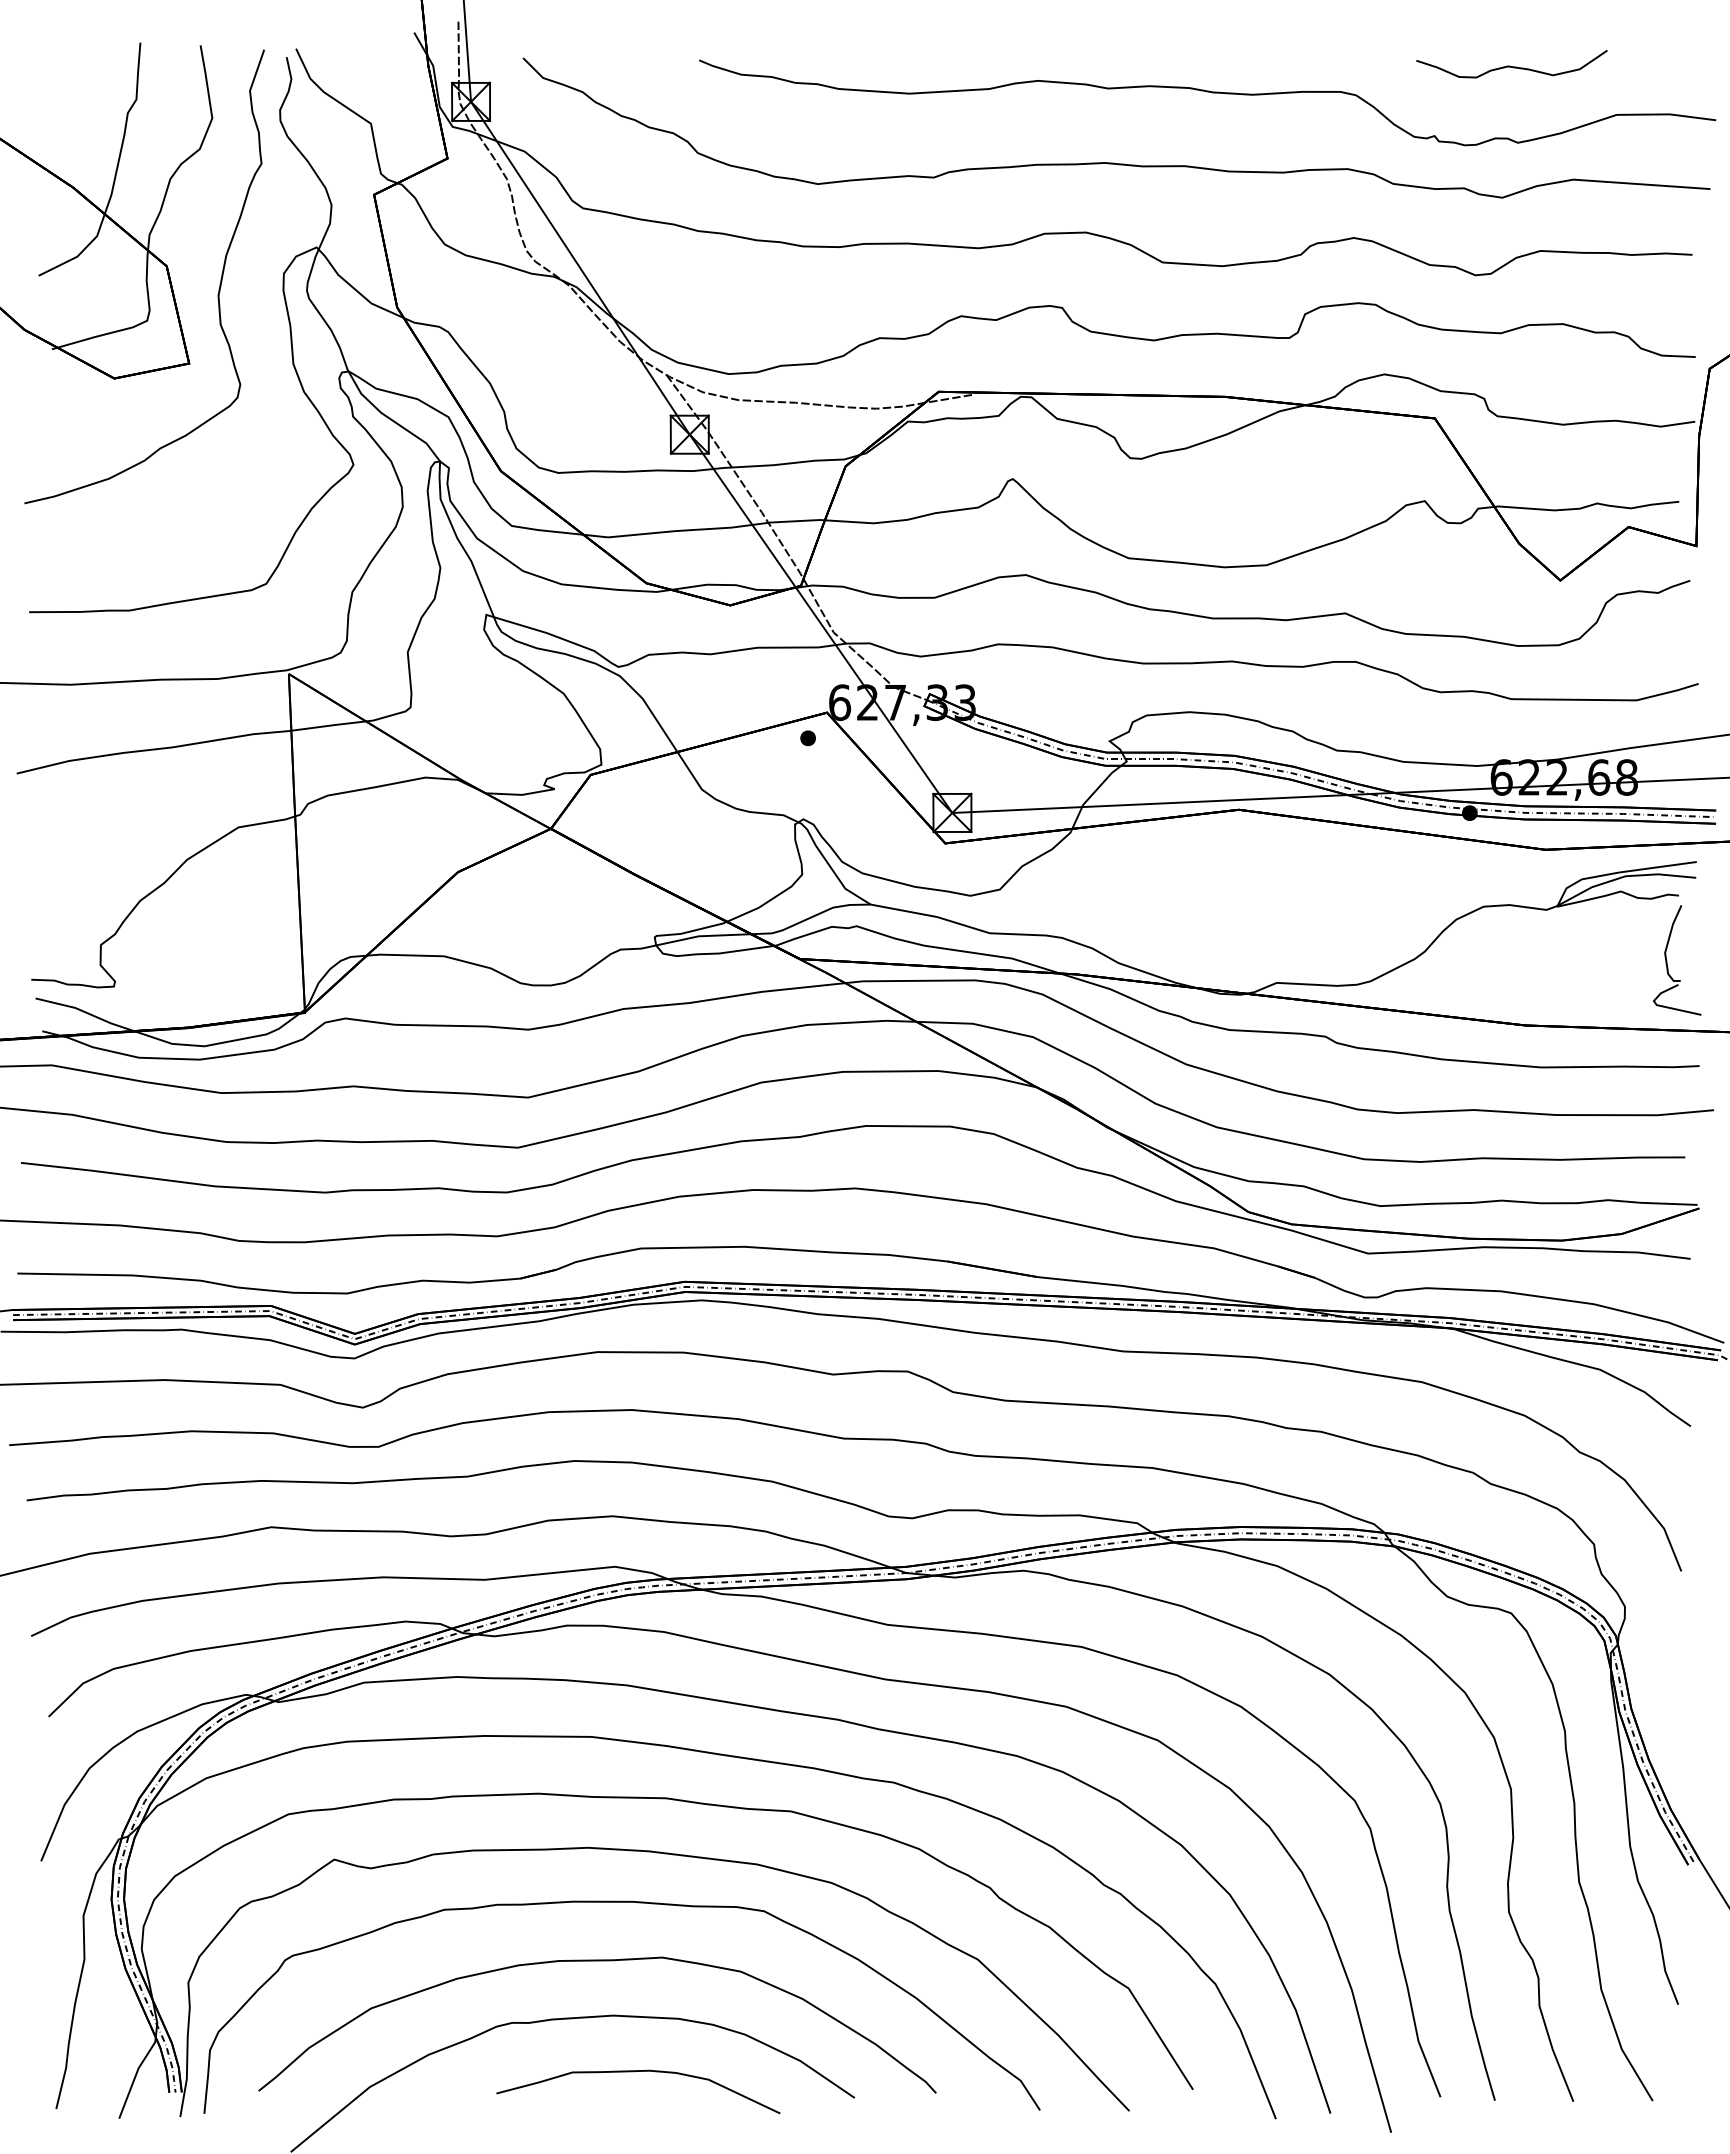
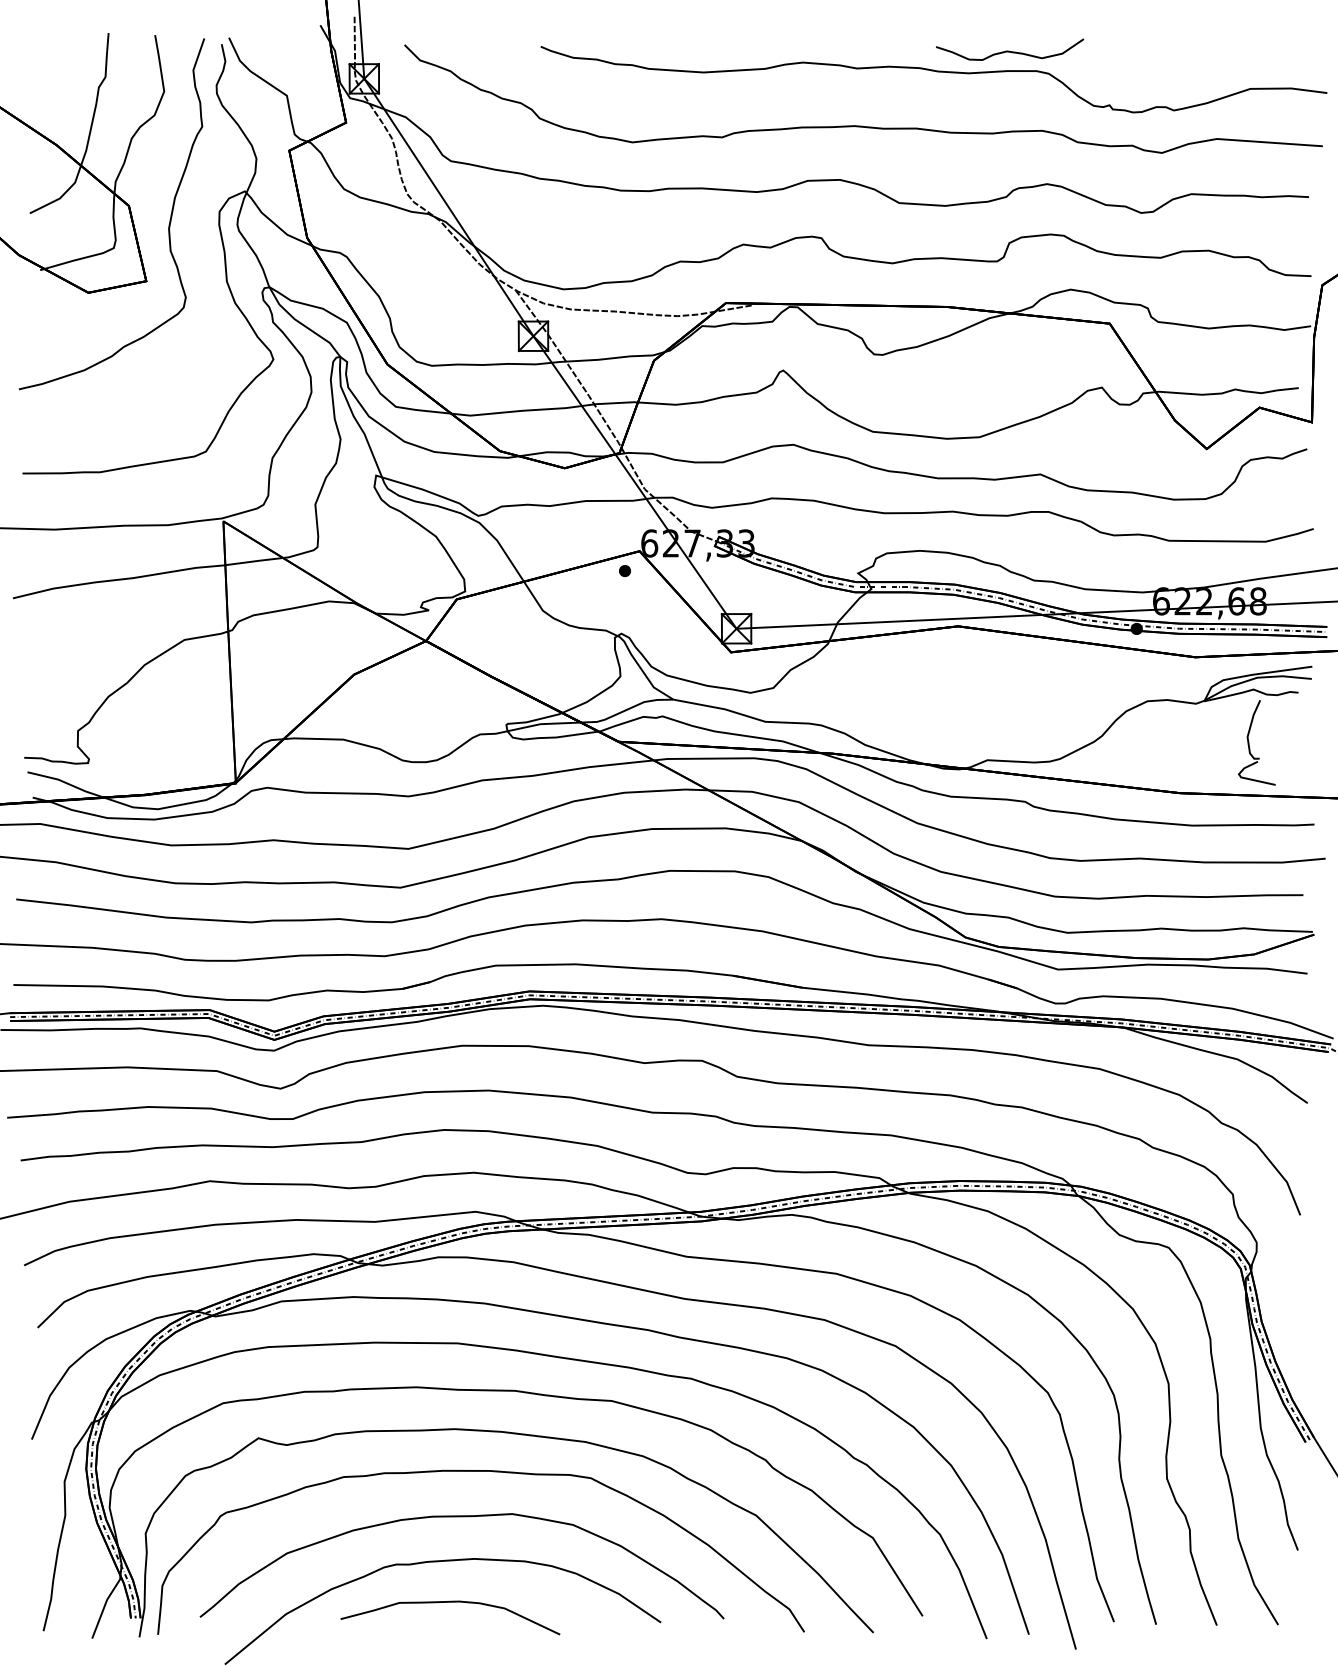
curve: (1510, 65) -> (1008, 50), moved
part: (1667, 960) -> (1249, 742), moved
curve: (634, 2072) -> (447, 1602), moved

